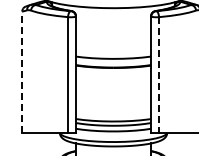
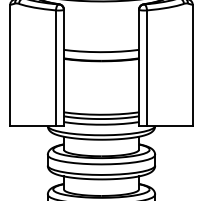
line: (22, 72) -> (10, 65), dashed -> solid
line: (158, 75) -> (146, 68), dashed -> solid

